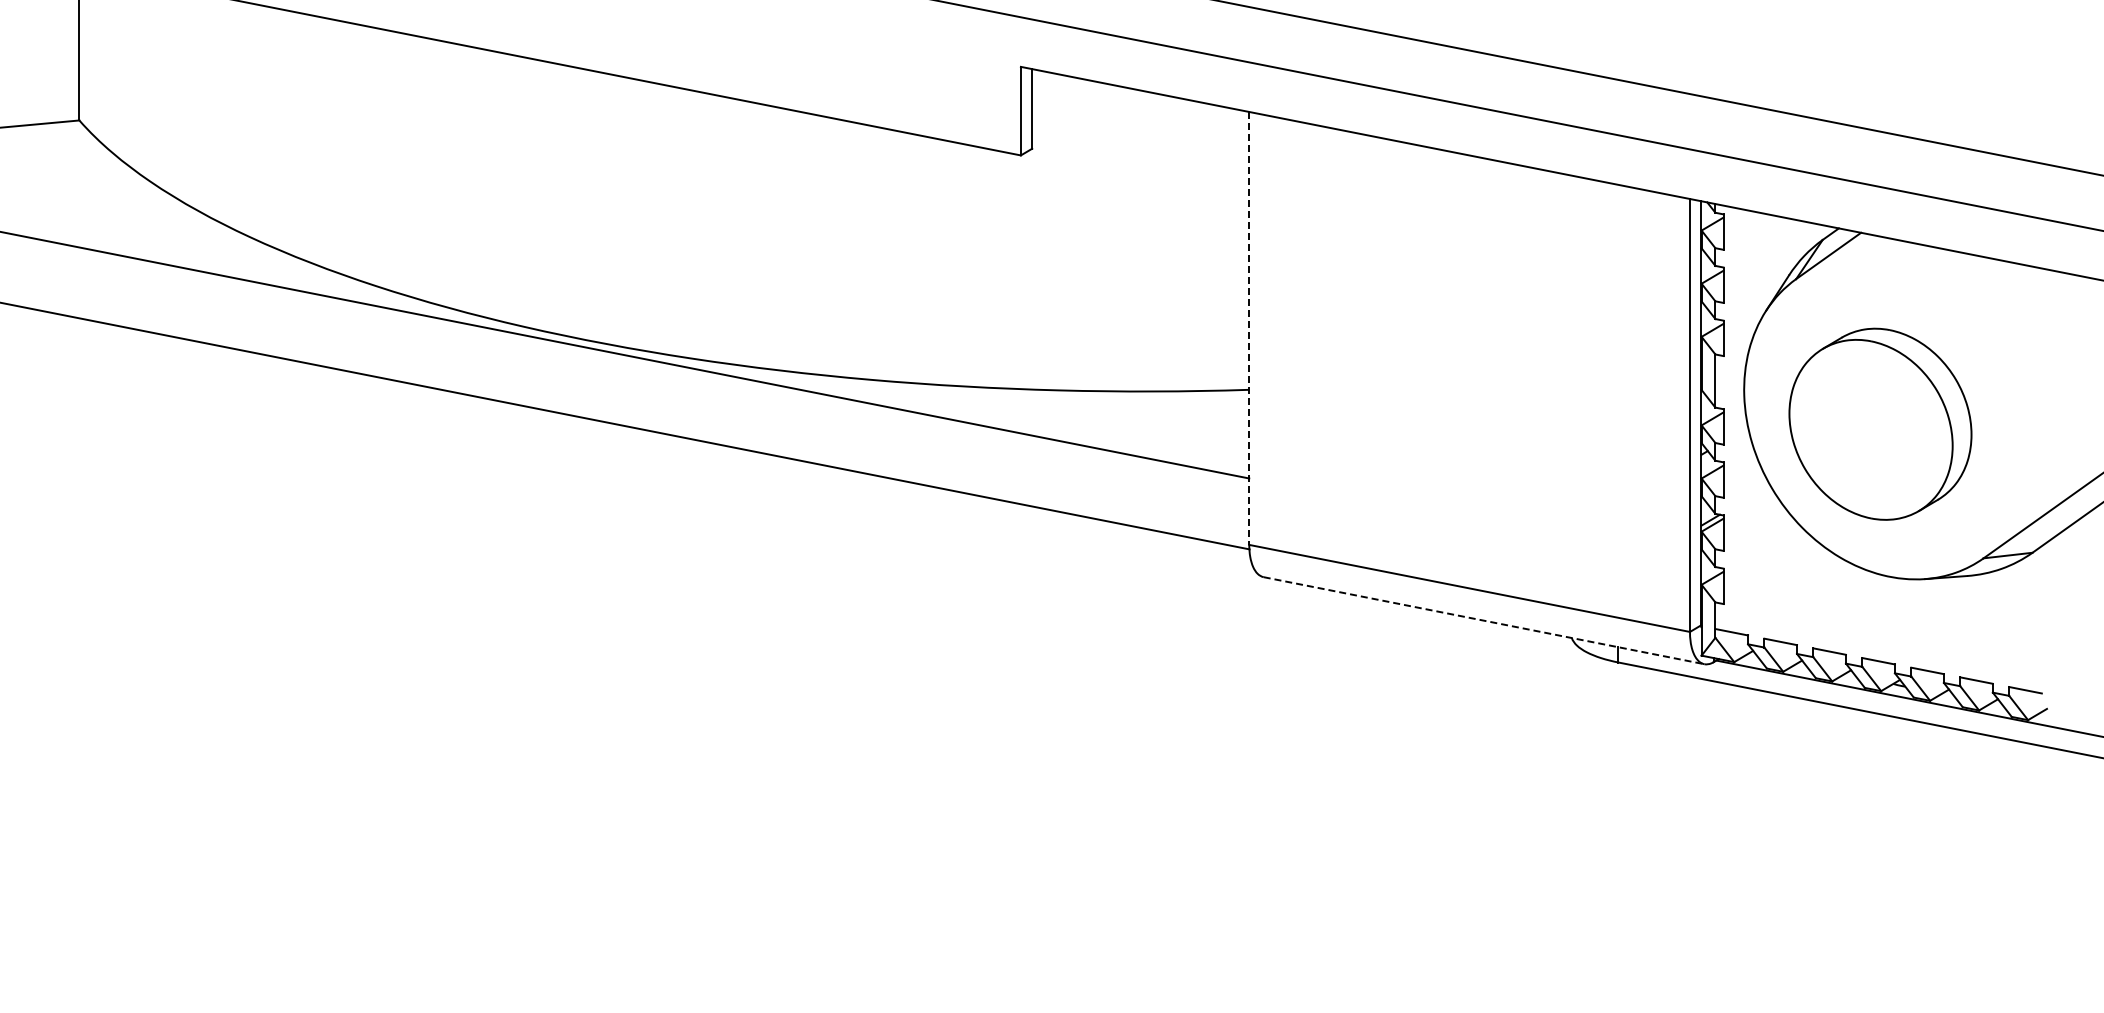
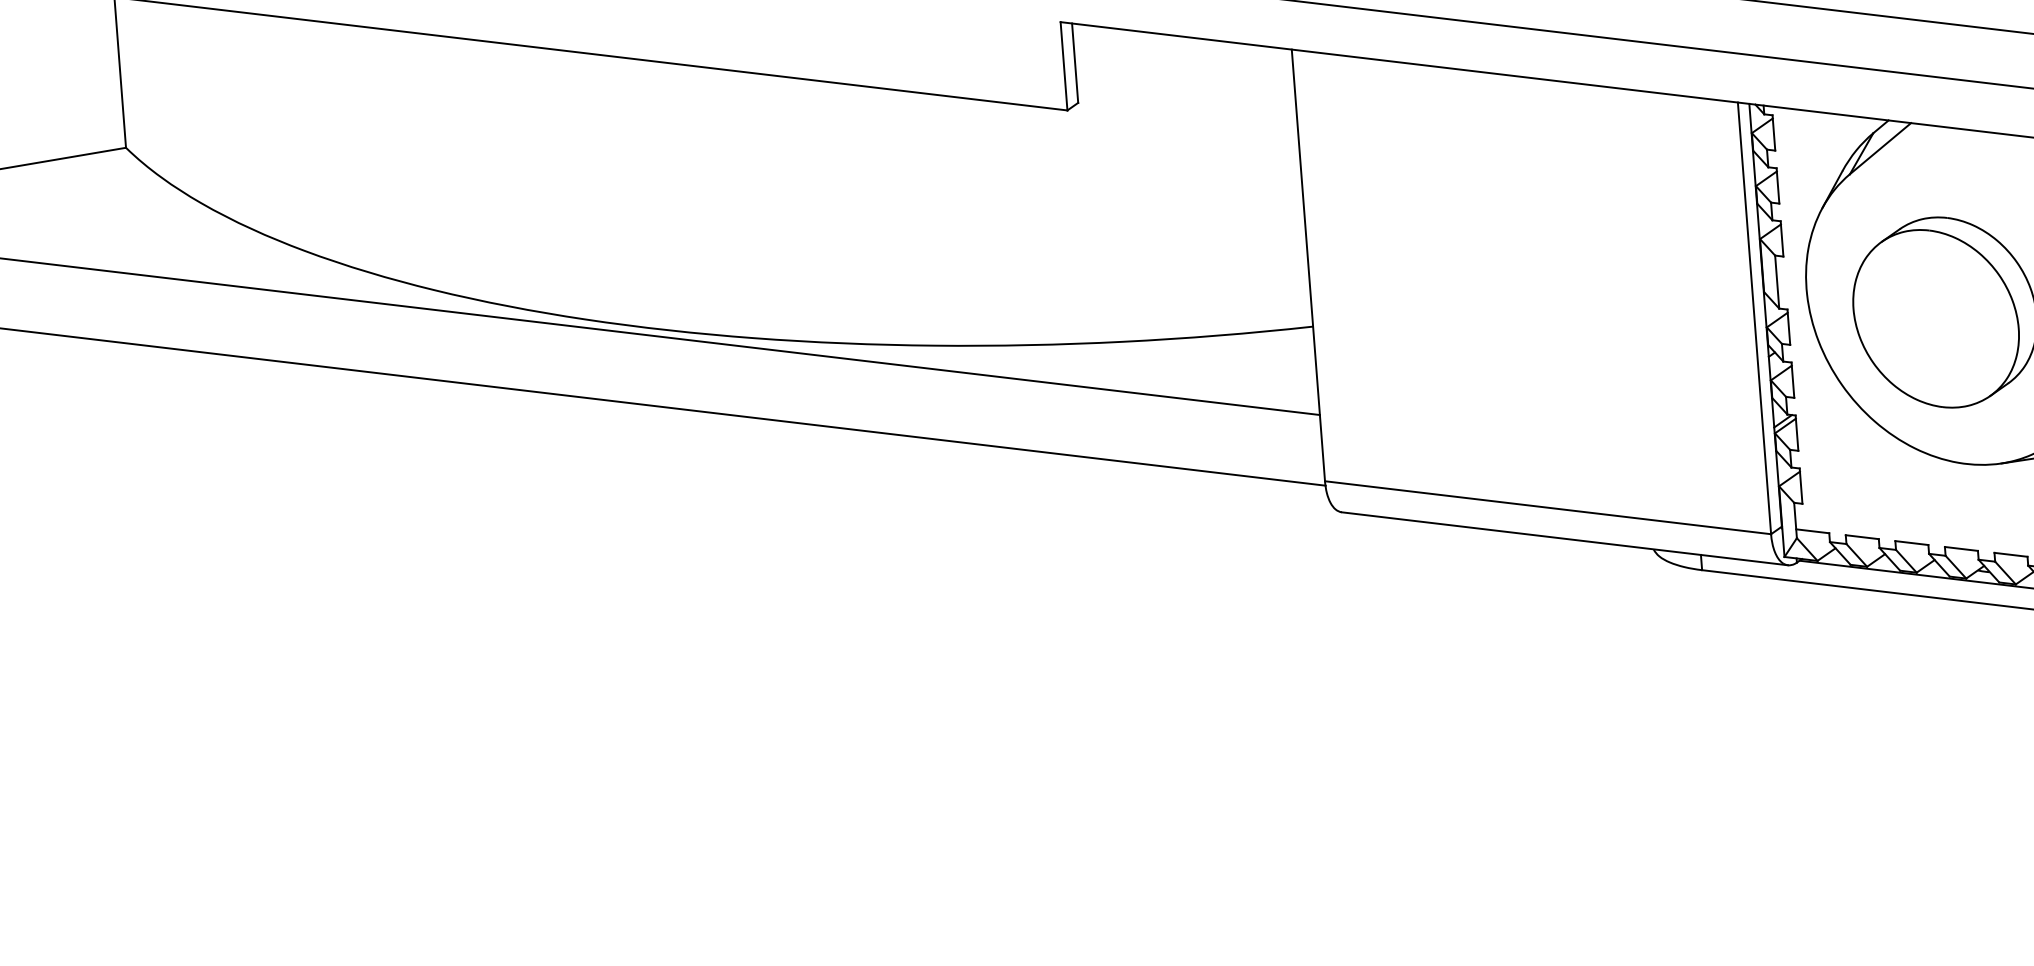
line: (1249, 328) -> (1308, 265), dashed -> solid
line: (1484, 620) -> (1565, 538), dashed -> solid

